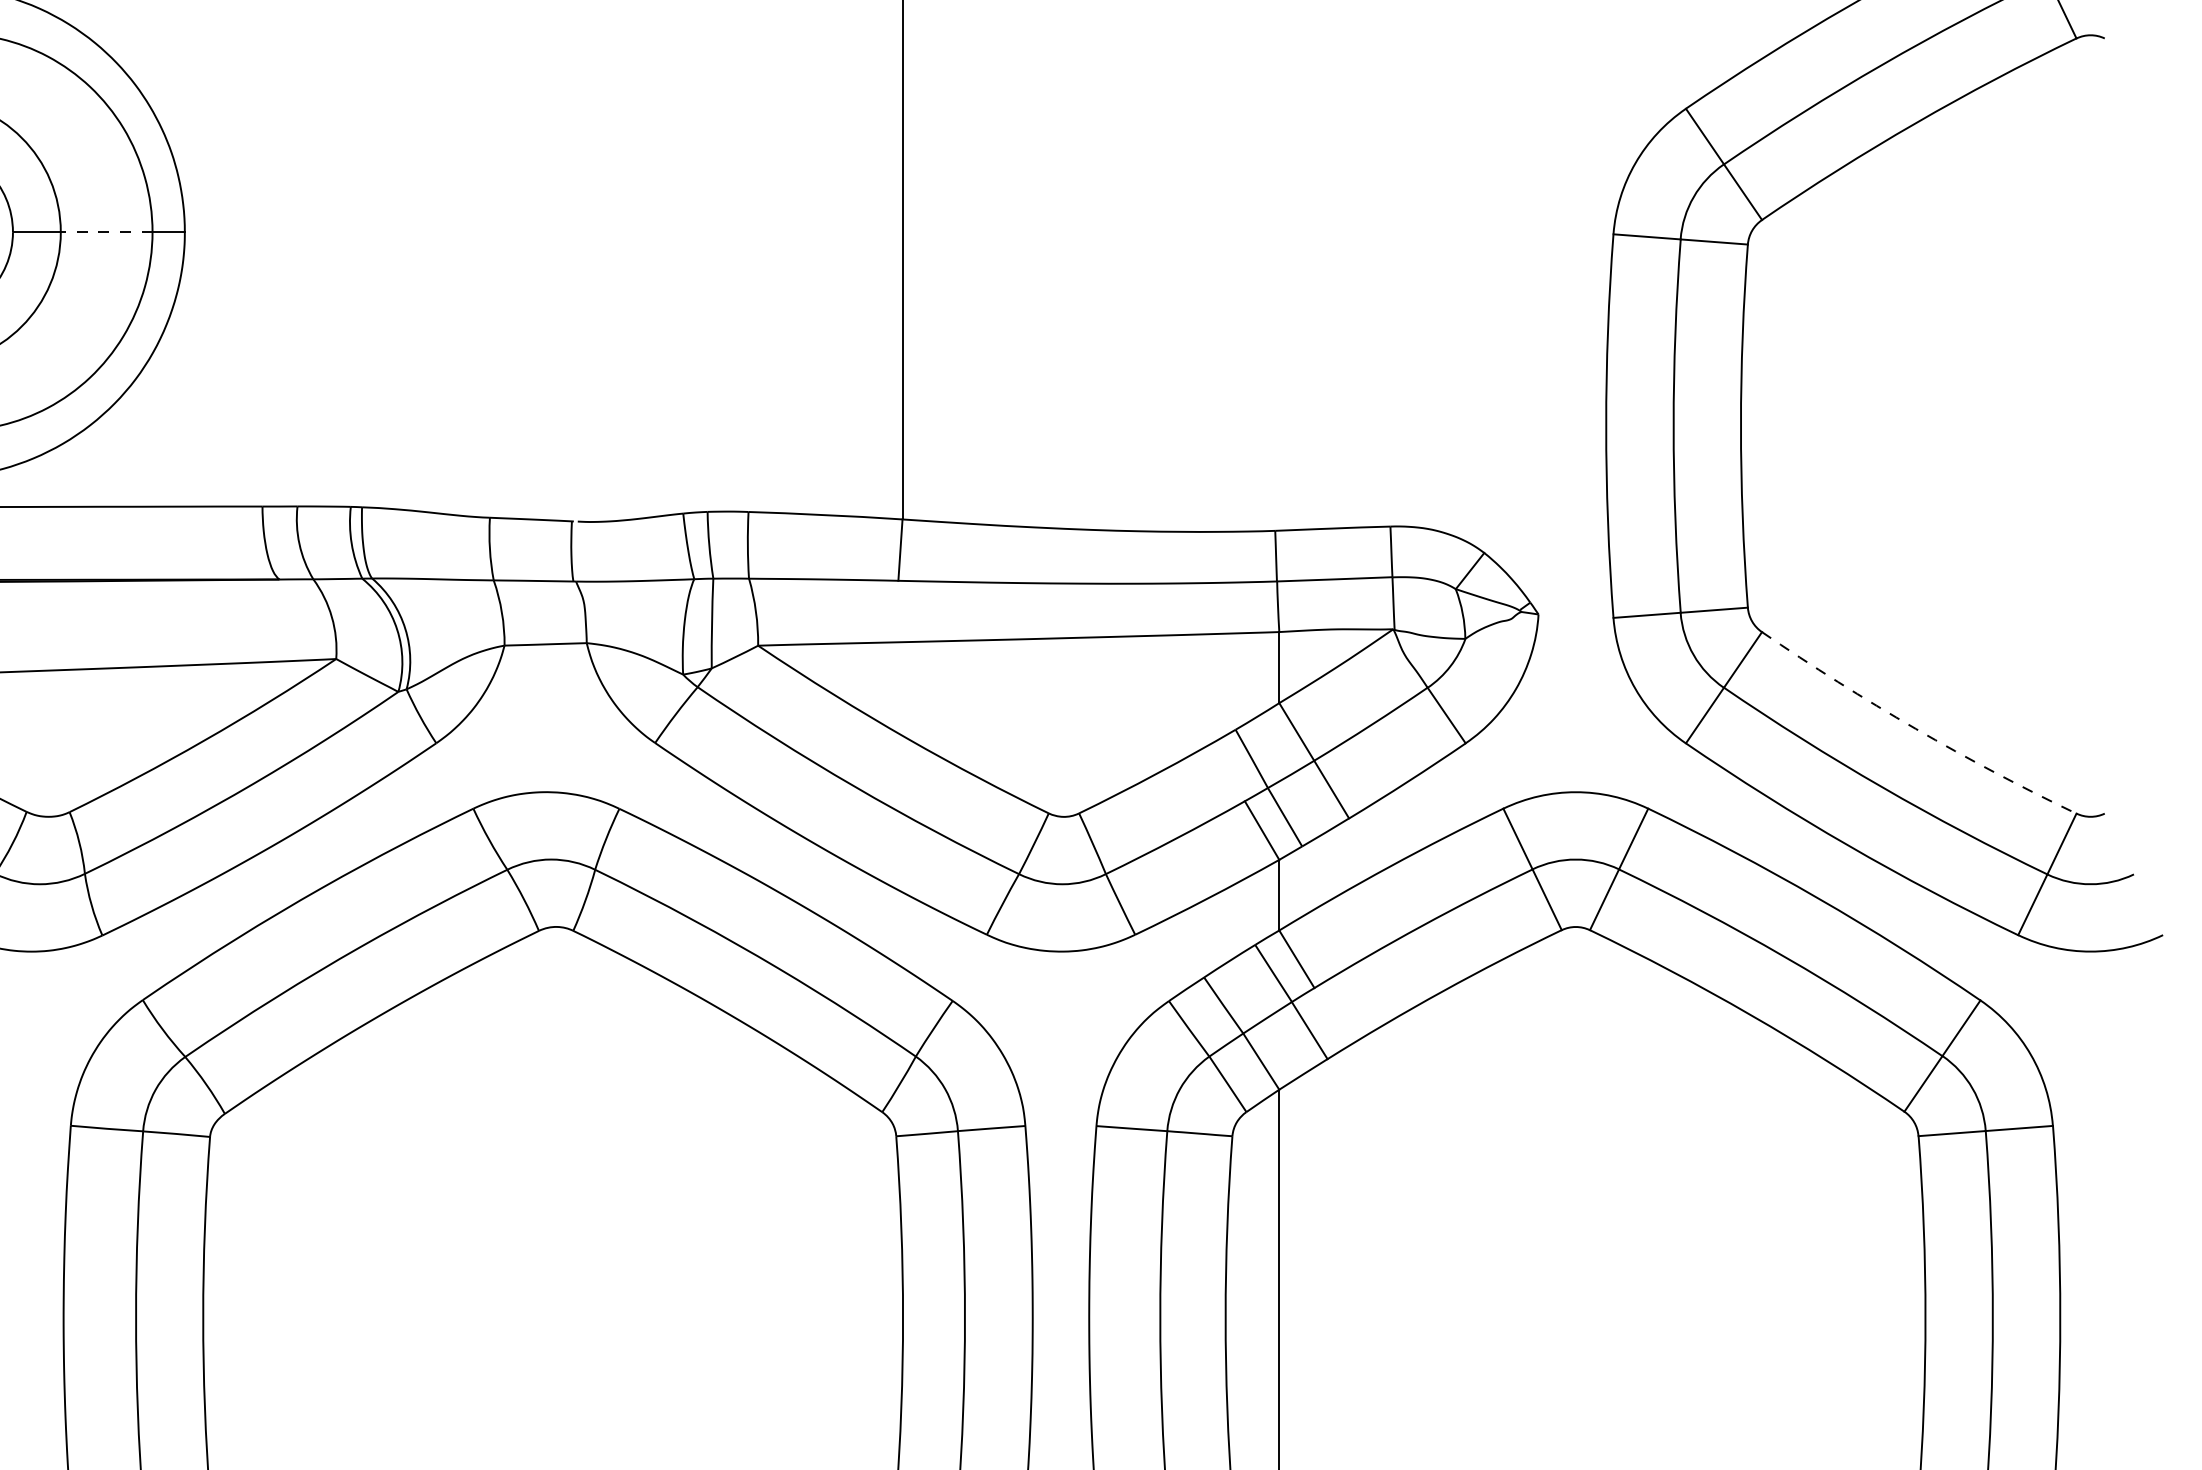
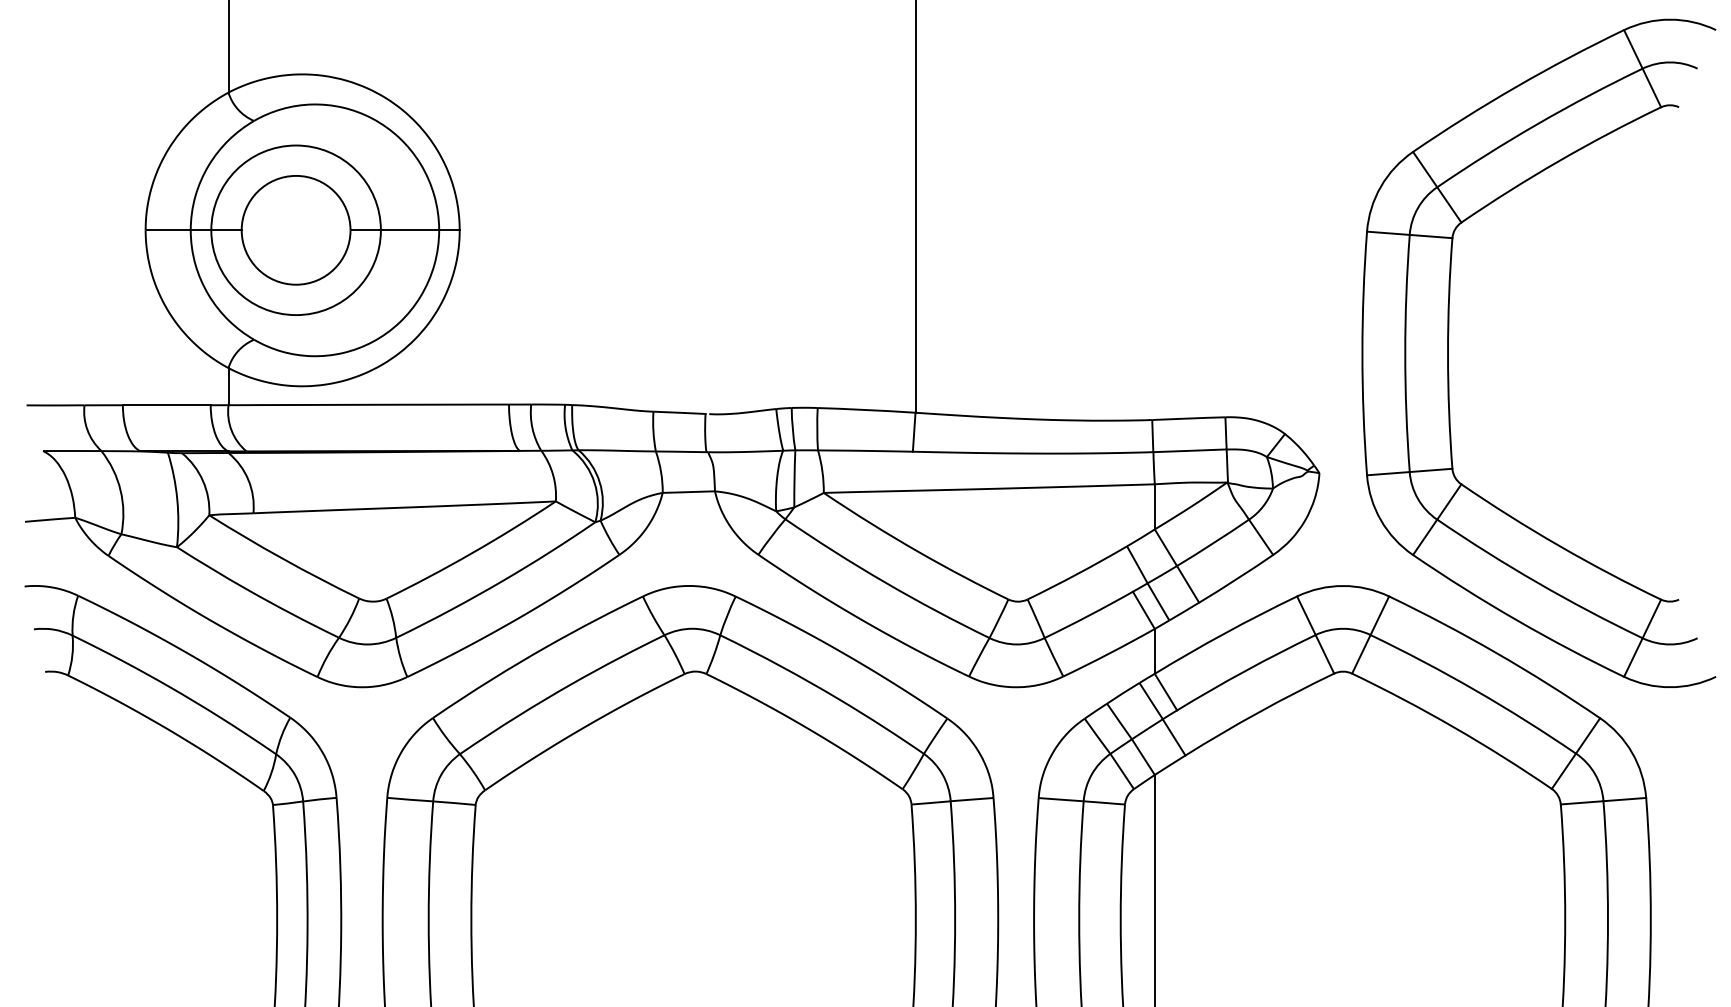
line: (105, 232) -> (409, 230), dashed -> solid
arc: (1916, 728) -> (1559, 545), dashed -> solid

